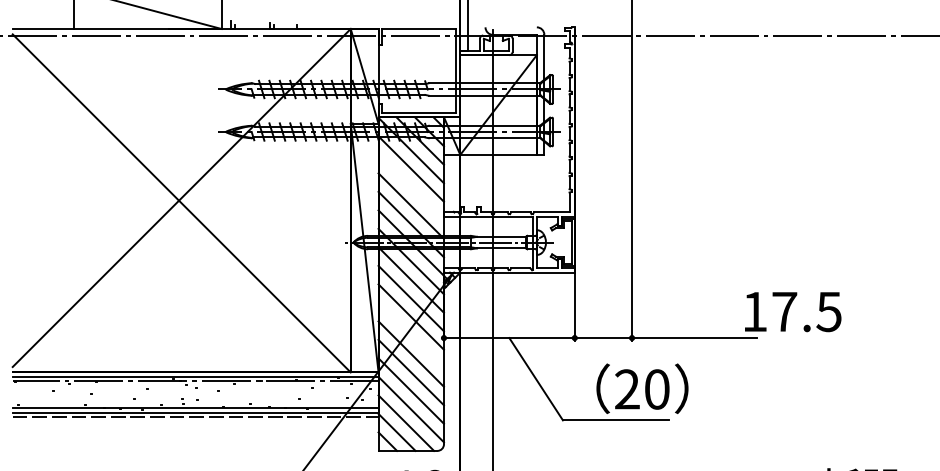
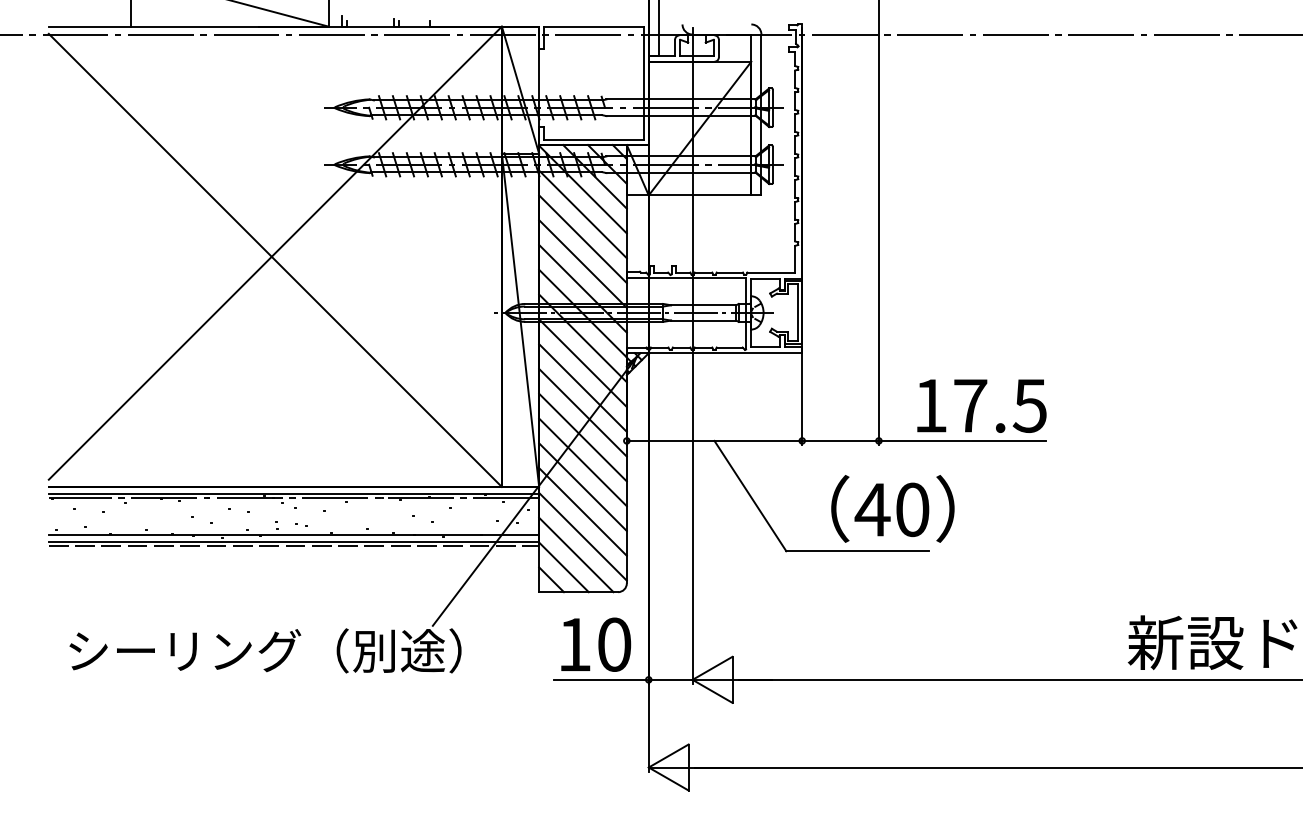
line: (410, 187) -> (582, 239), added
text: (792, 311) -> (981, 405), moved
line: (410, 335) -> (582, 437), added
text: (627, 389) -> (872, 509), 20 -> 40

